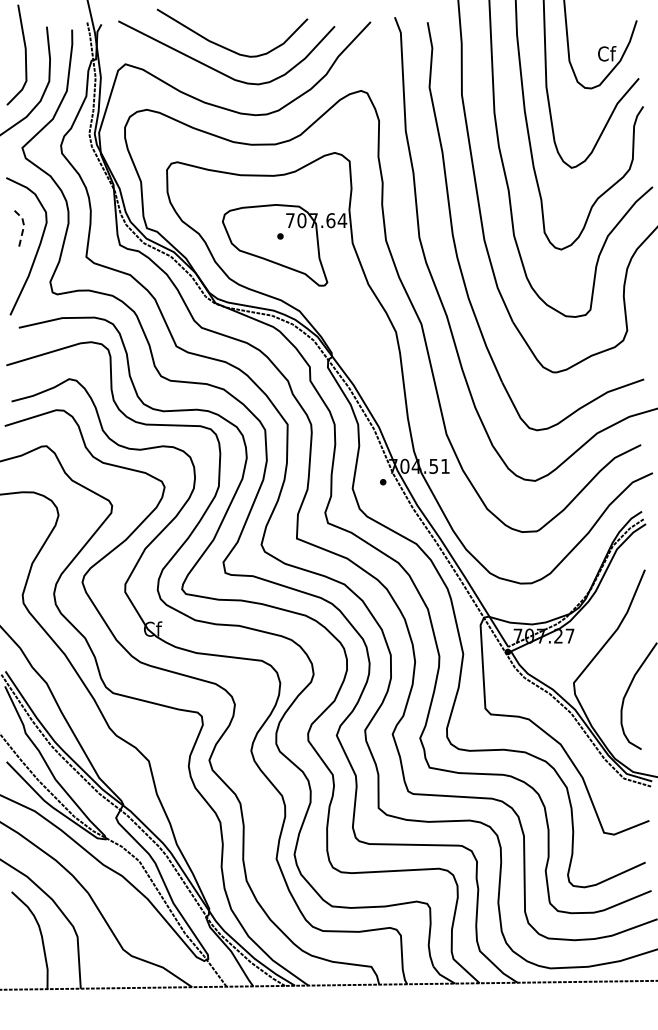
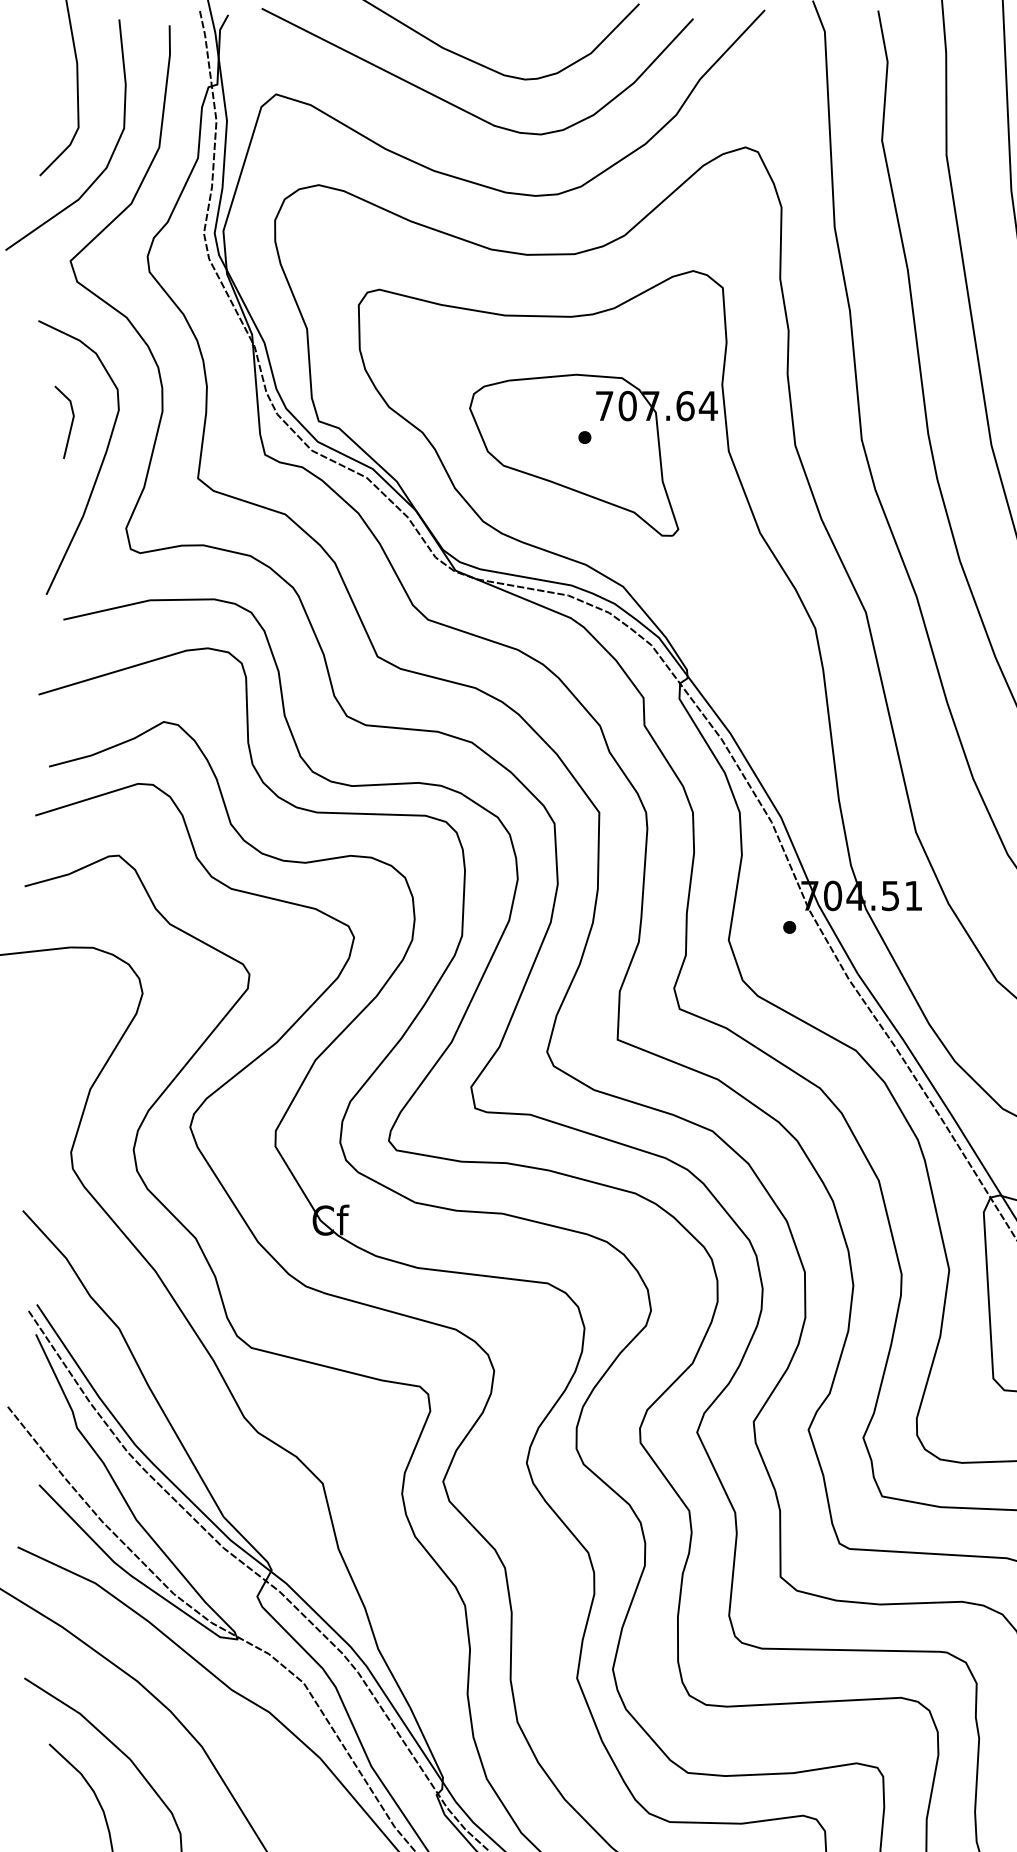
line: (23, 226) -> (72, 417), dashed -> solid

